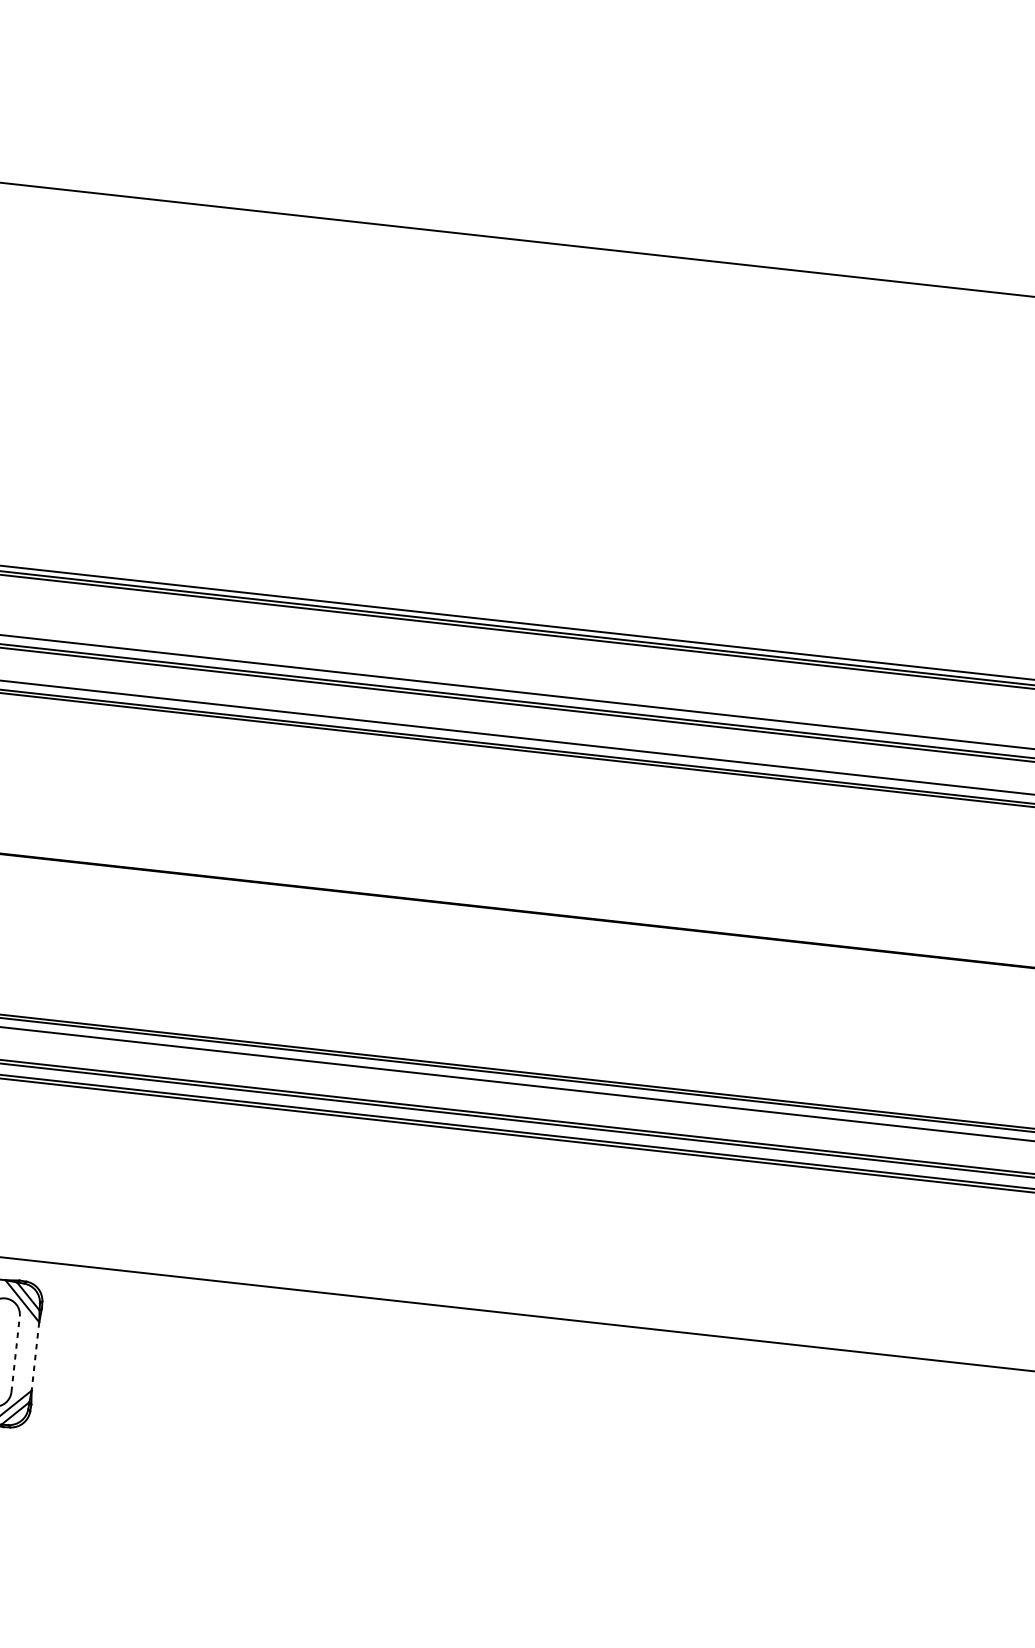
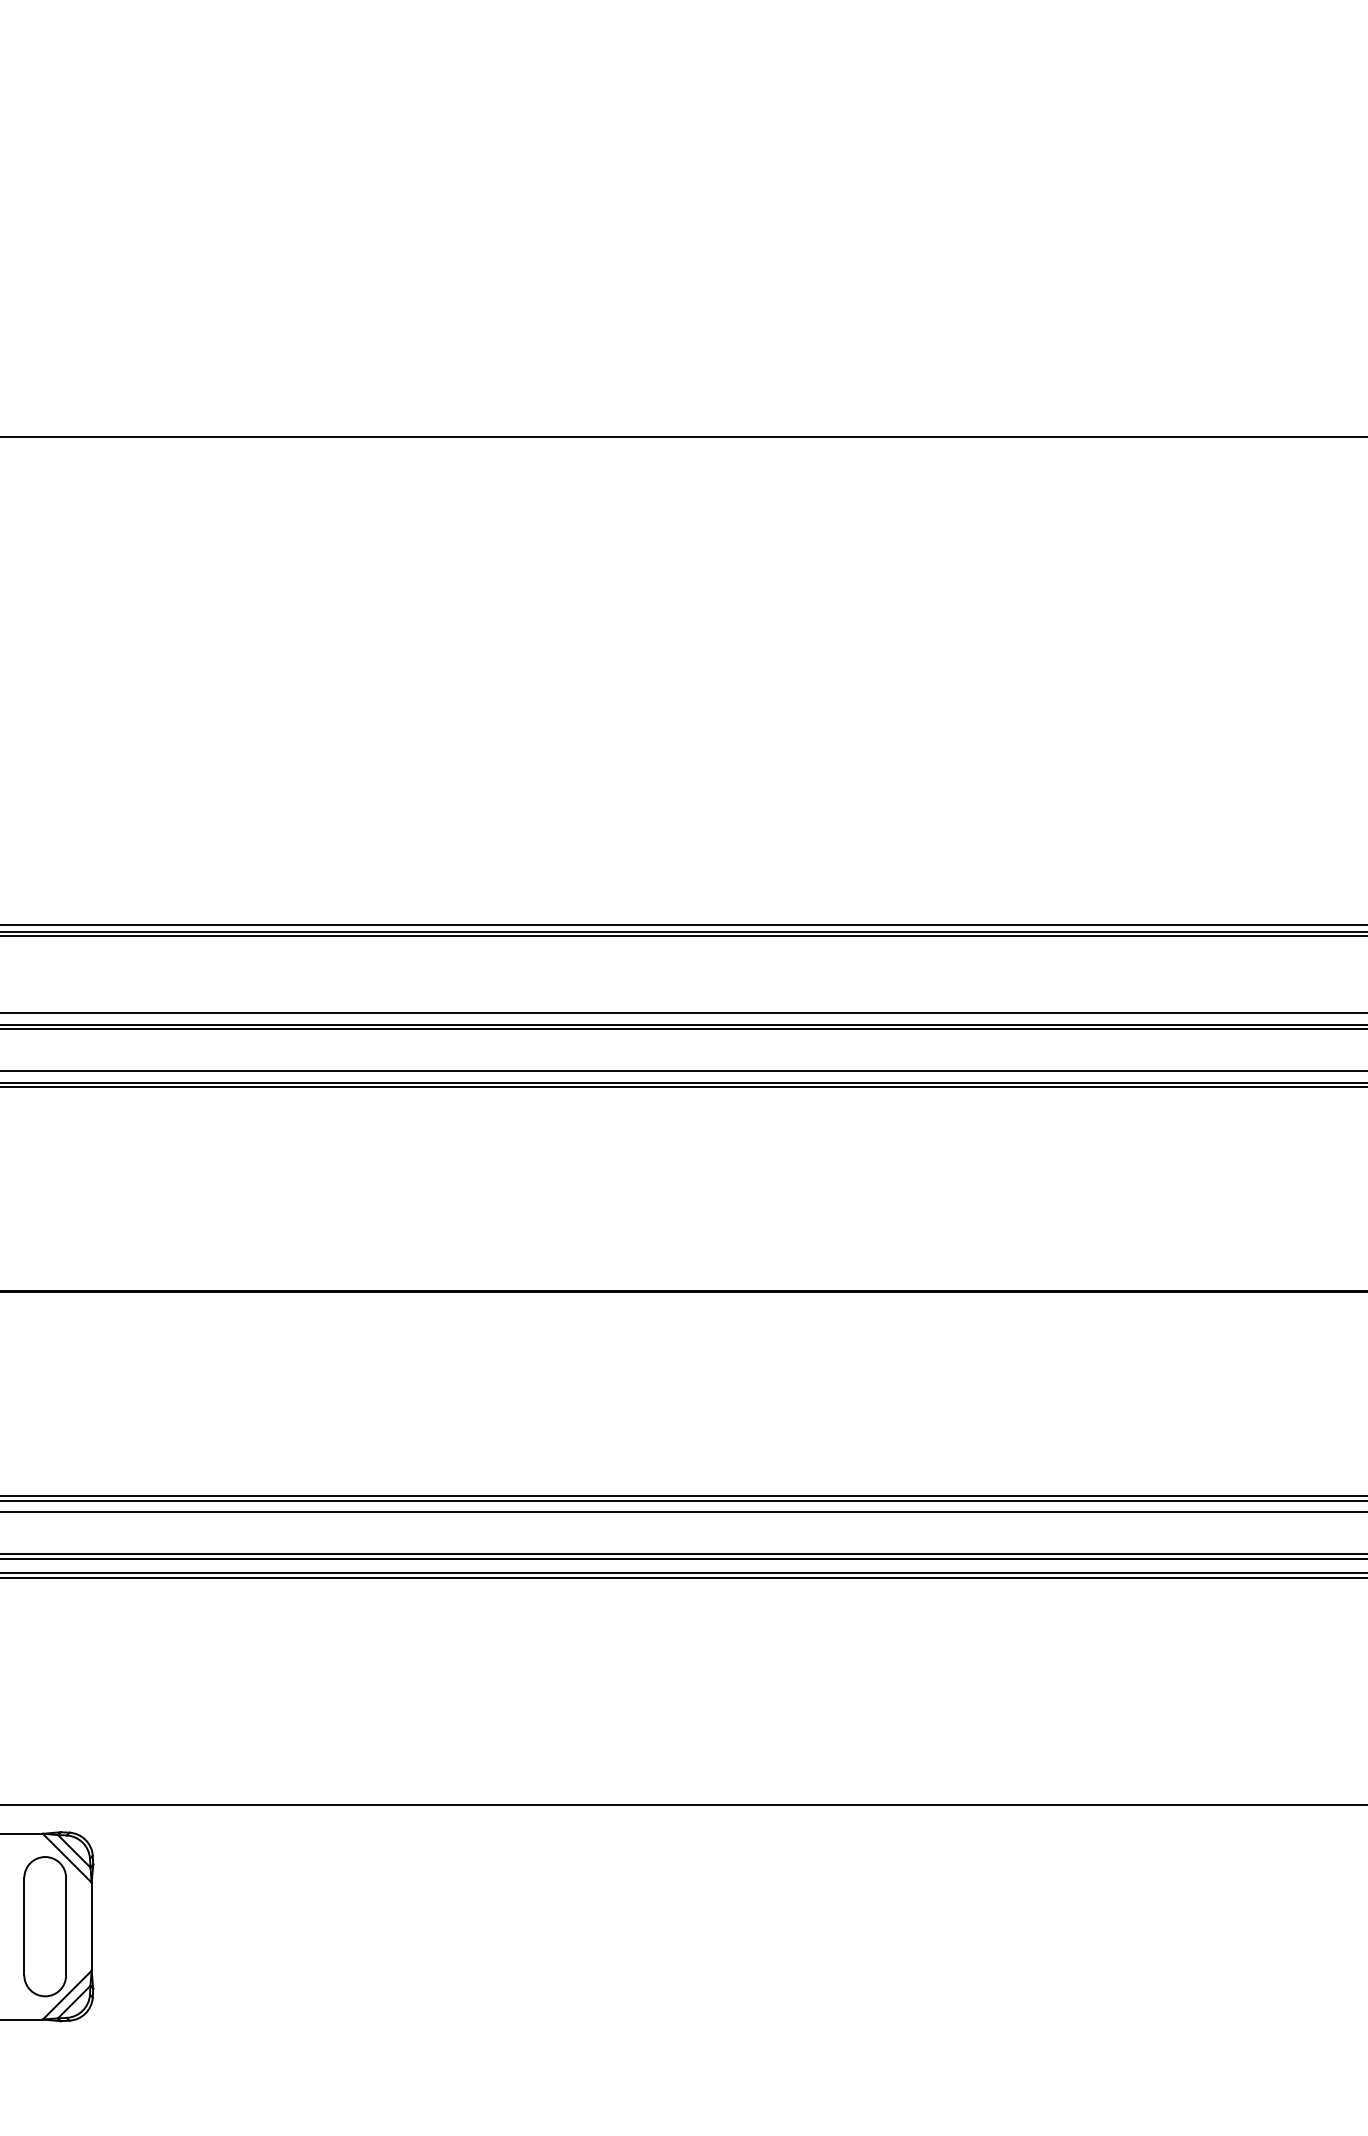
line: (15, 1354) -> (66, 1926), dashed -> solid
line: (35, 1357) -> (91, 1927), dashed -> solid

